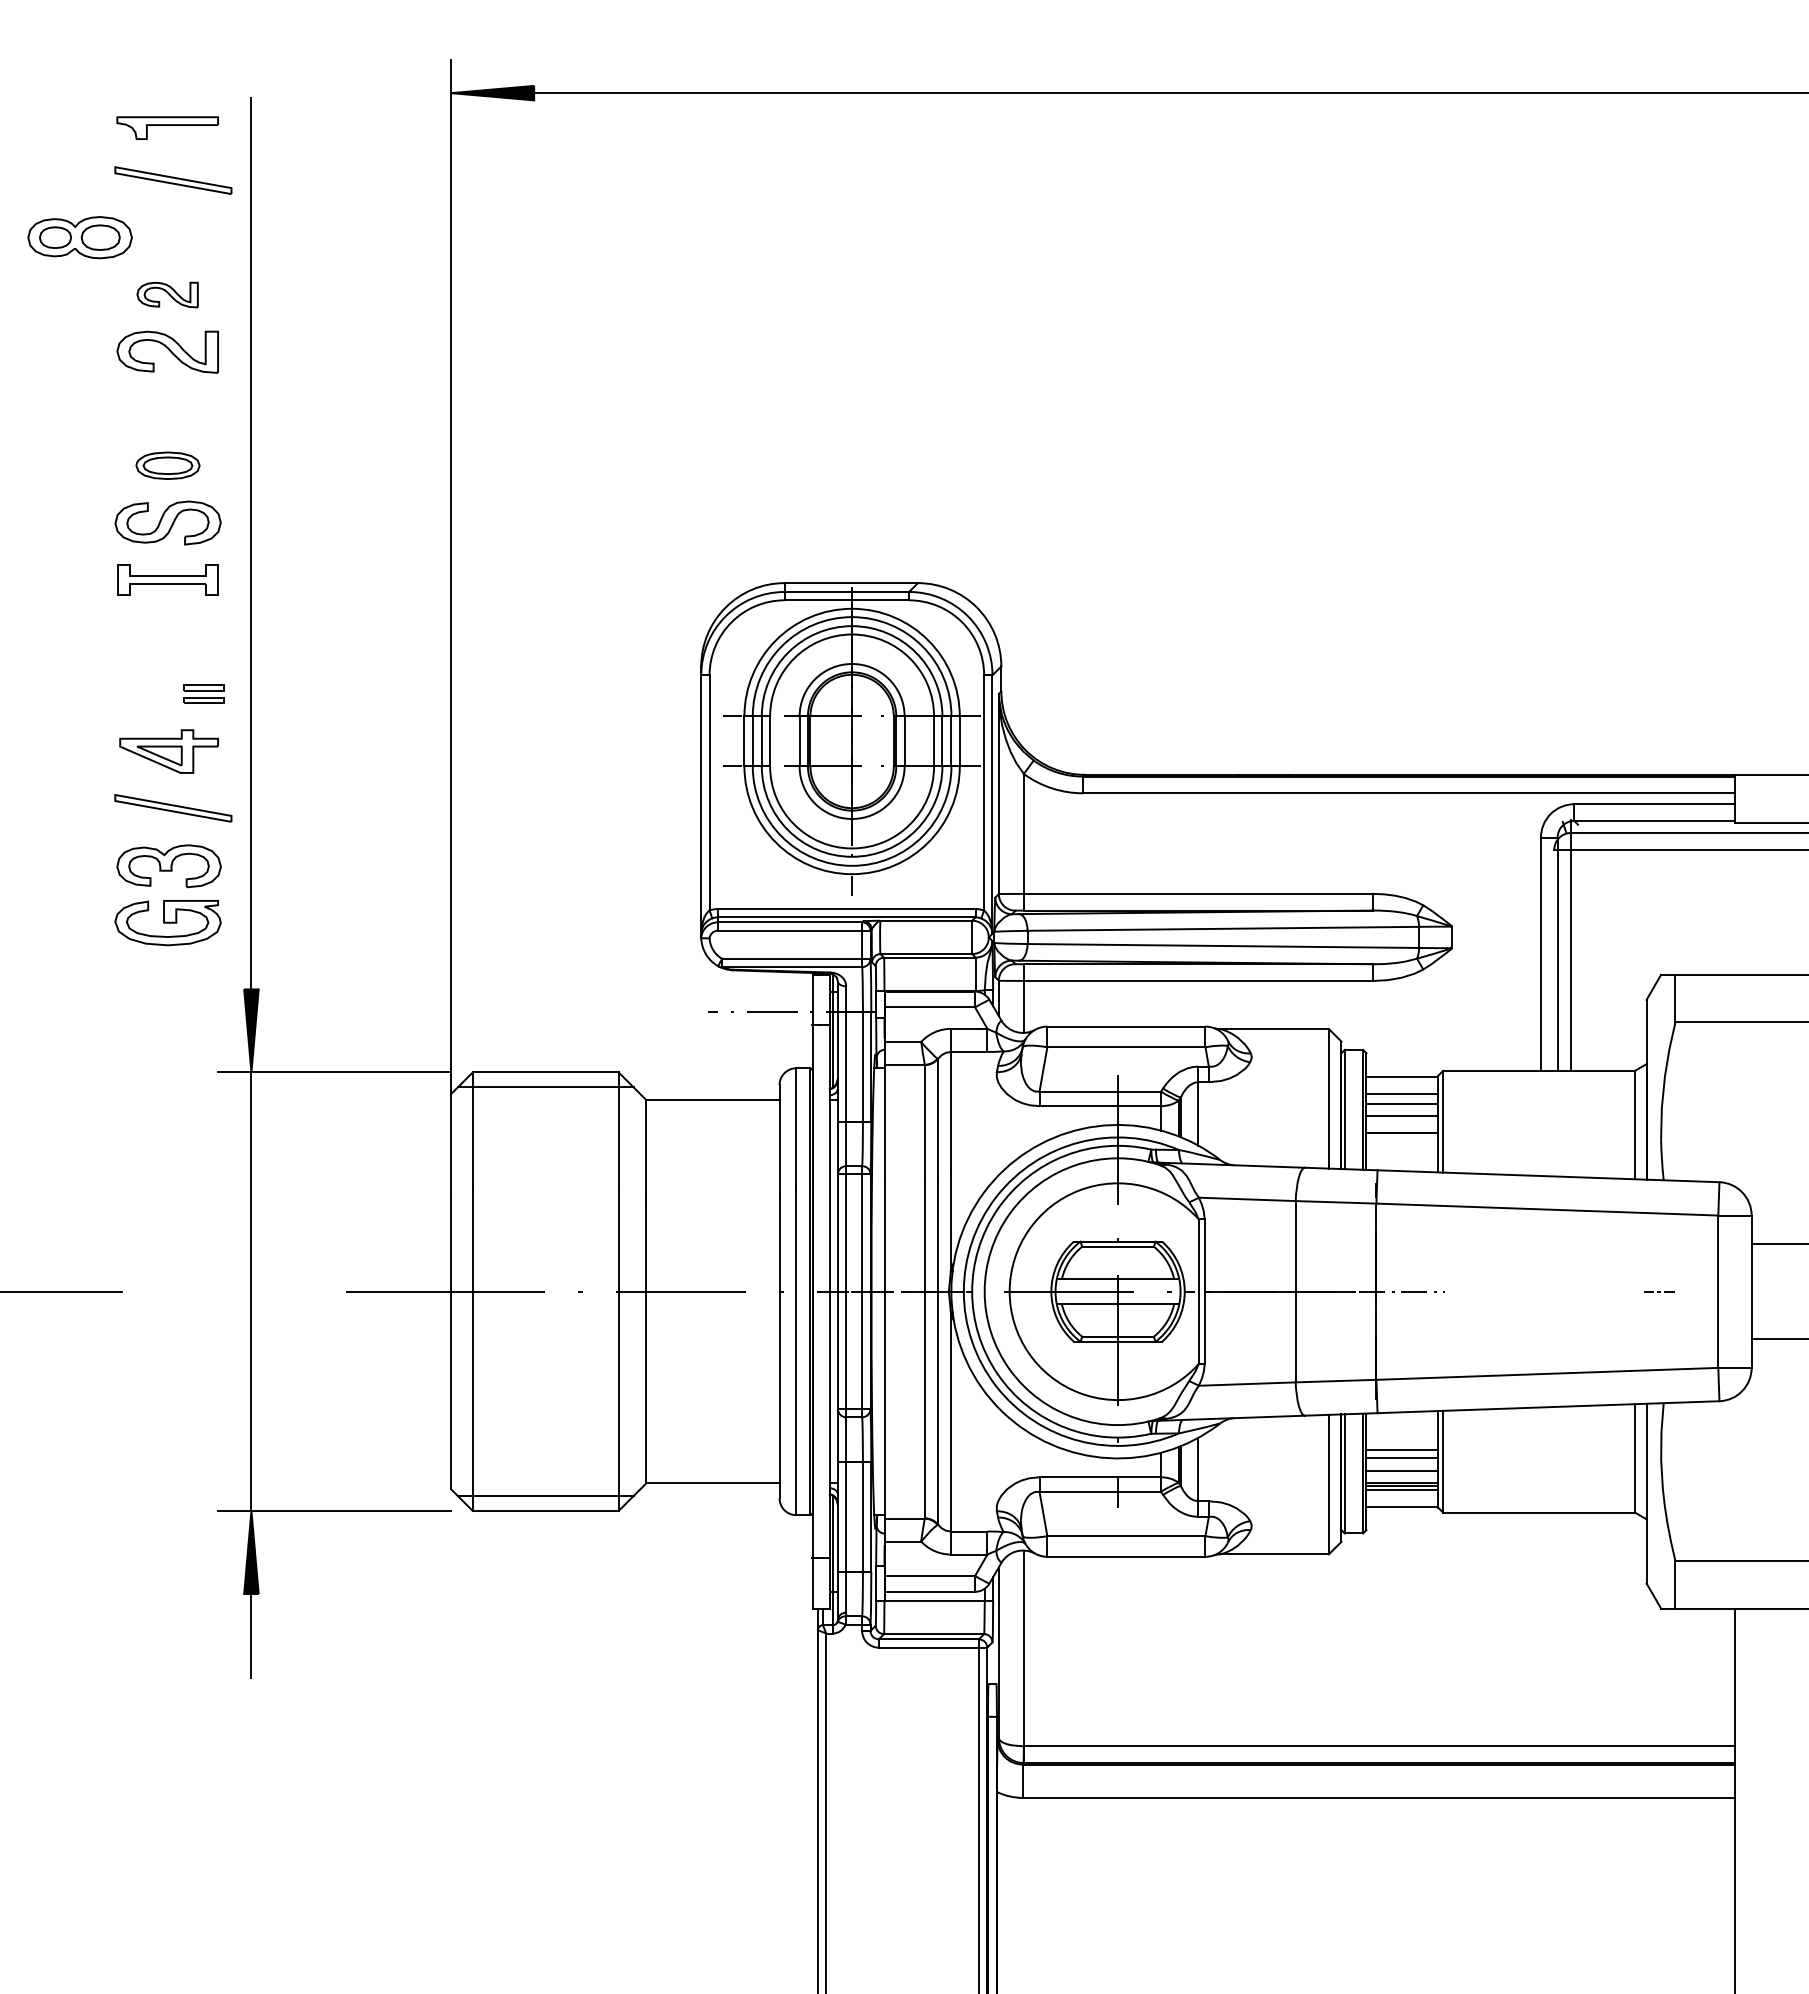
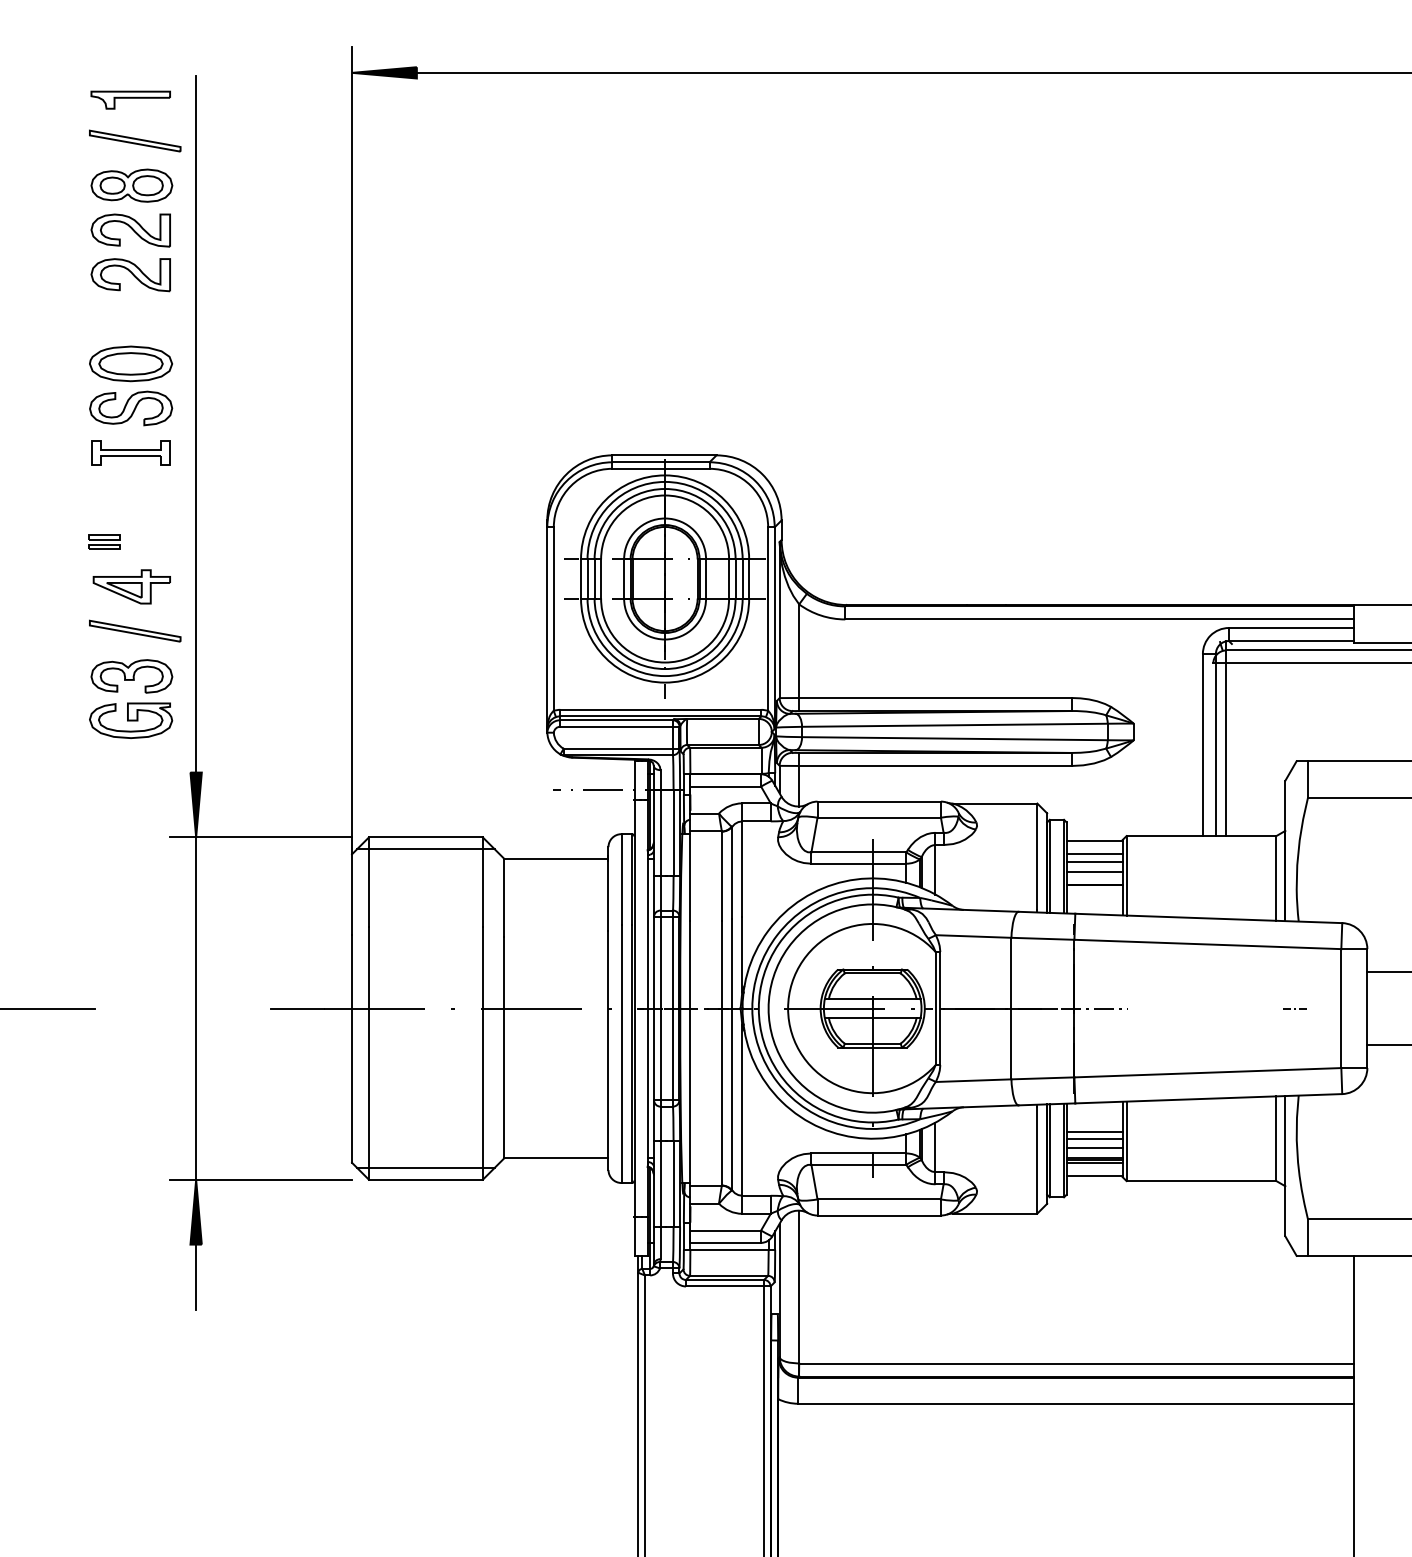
part: (79, 237) -> (131, 185), moved
part: (167, 294) -> (130, 230), size x1.67
part: (167, 465) -> (130, 363), size x1.67
part: (203, 693) -> (104, 541), moved

